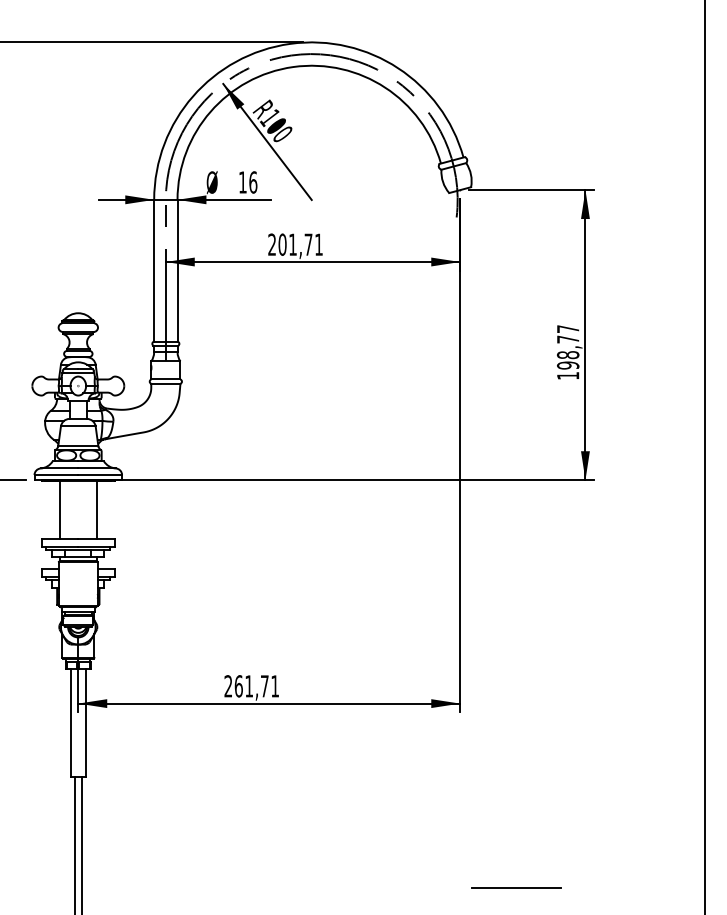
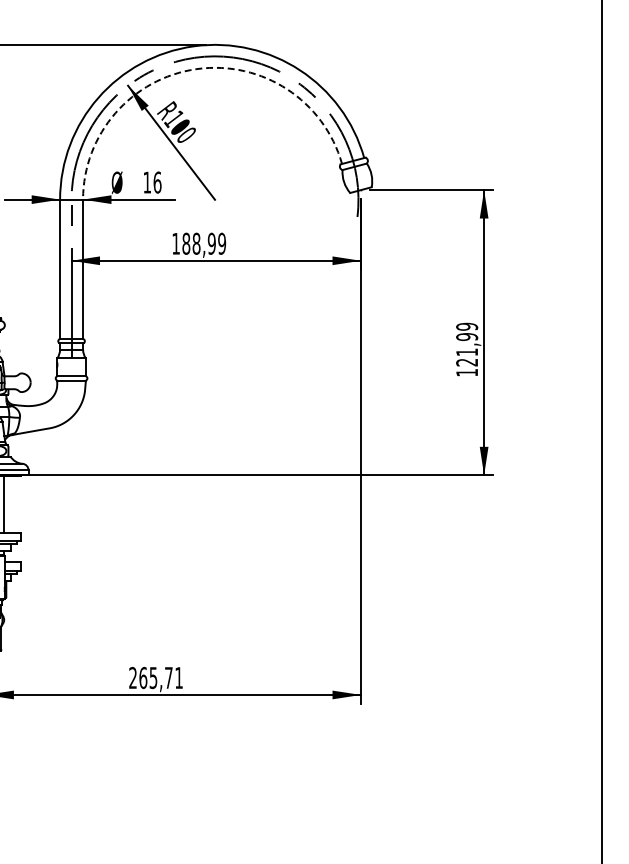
arc: (293, 67) -> (197, 69), solid -> dashed
text: (295, 244) -> (199, 243), 201,71 -> 188,99
text: (567, 347) -> (466, 344), 198,77 -> 121,99
text: (248, 686) -> (152, 678), 261,71 -> 265,71

